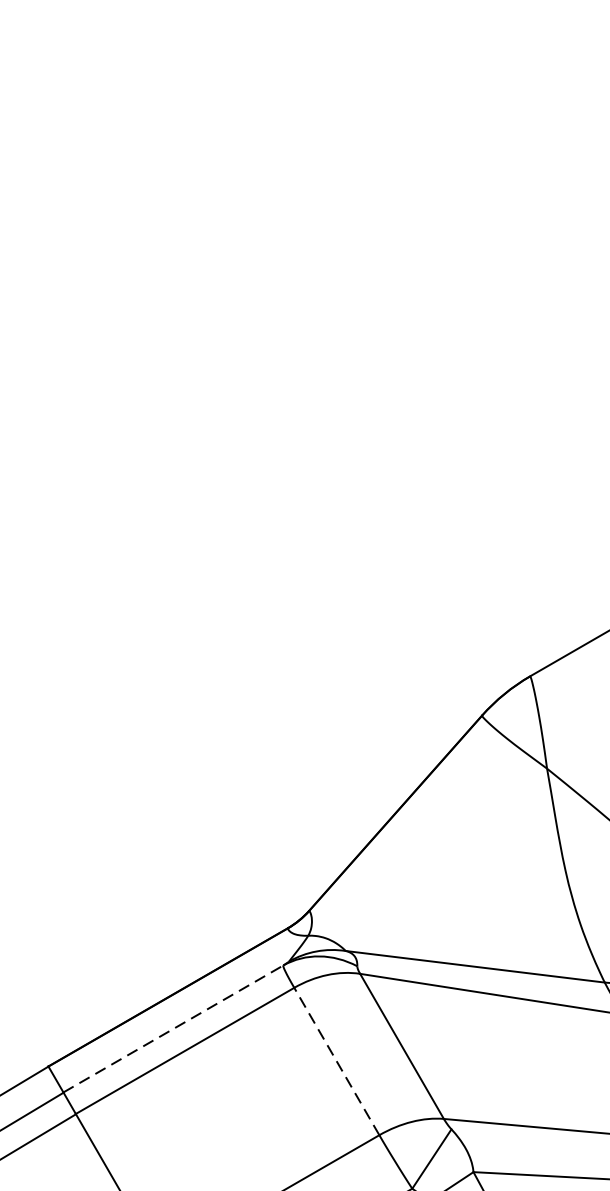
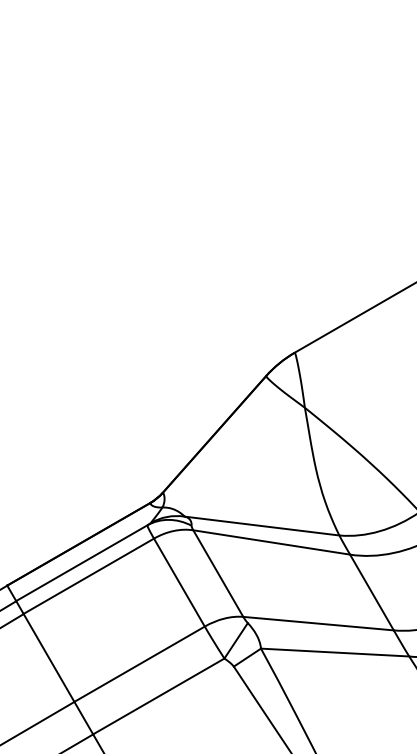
line: (172, 1029) -> (81, 563), dashed -> solid
line: (336, 1061) -> (179, 582), dashed -> solid

